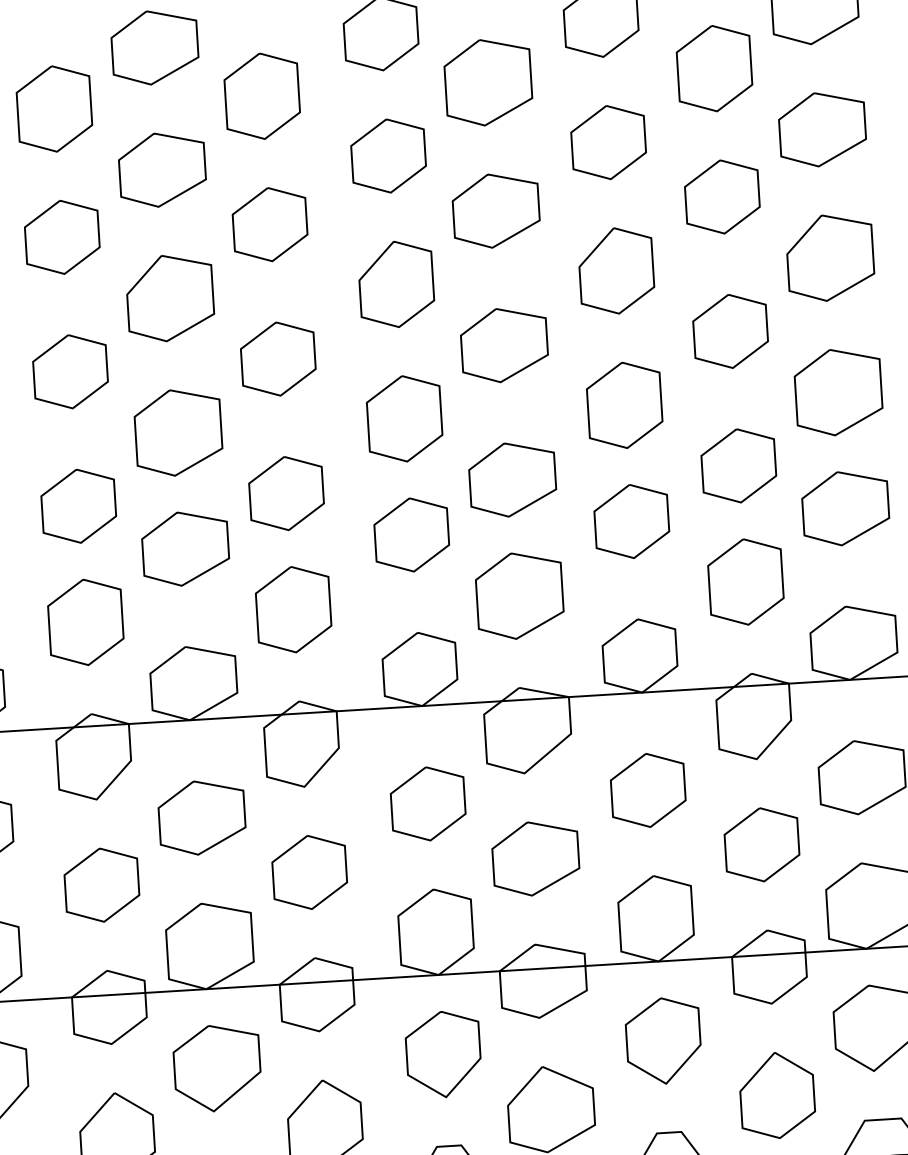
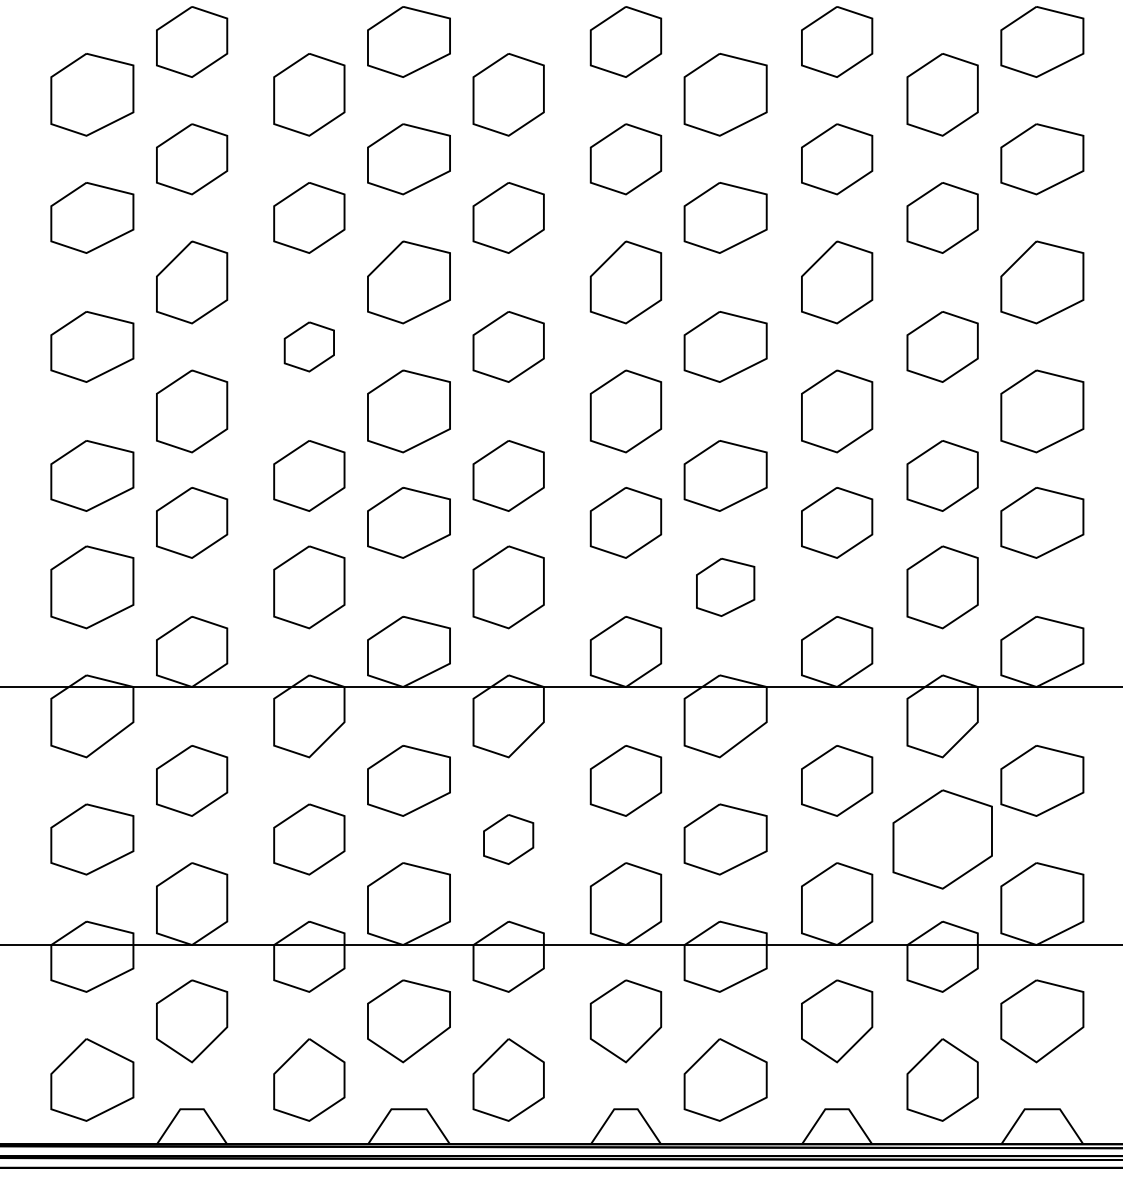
part: (70, 371) -> (309, 346), size x0.7
part: (519, 595) -> (725, 587), size x0.7
part: (761, 844) -> (942, 839), size x1.4
part: (309, 872) -> (508, 839), size x0.7

